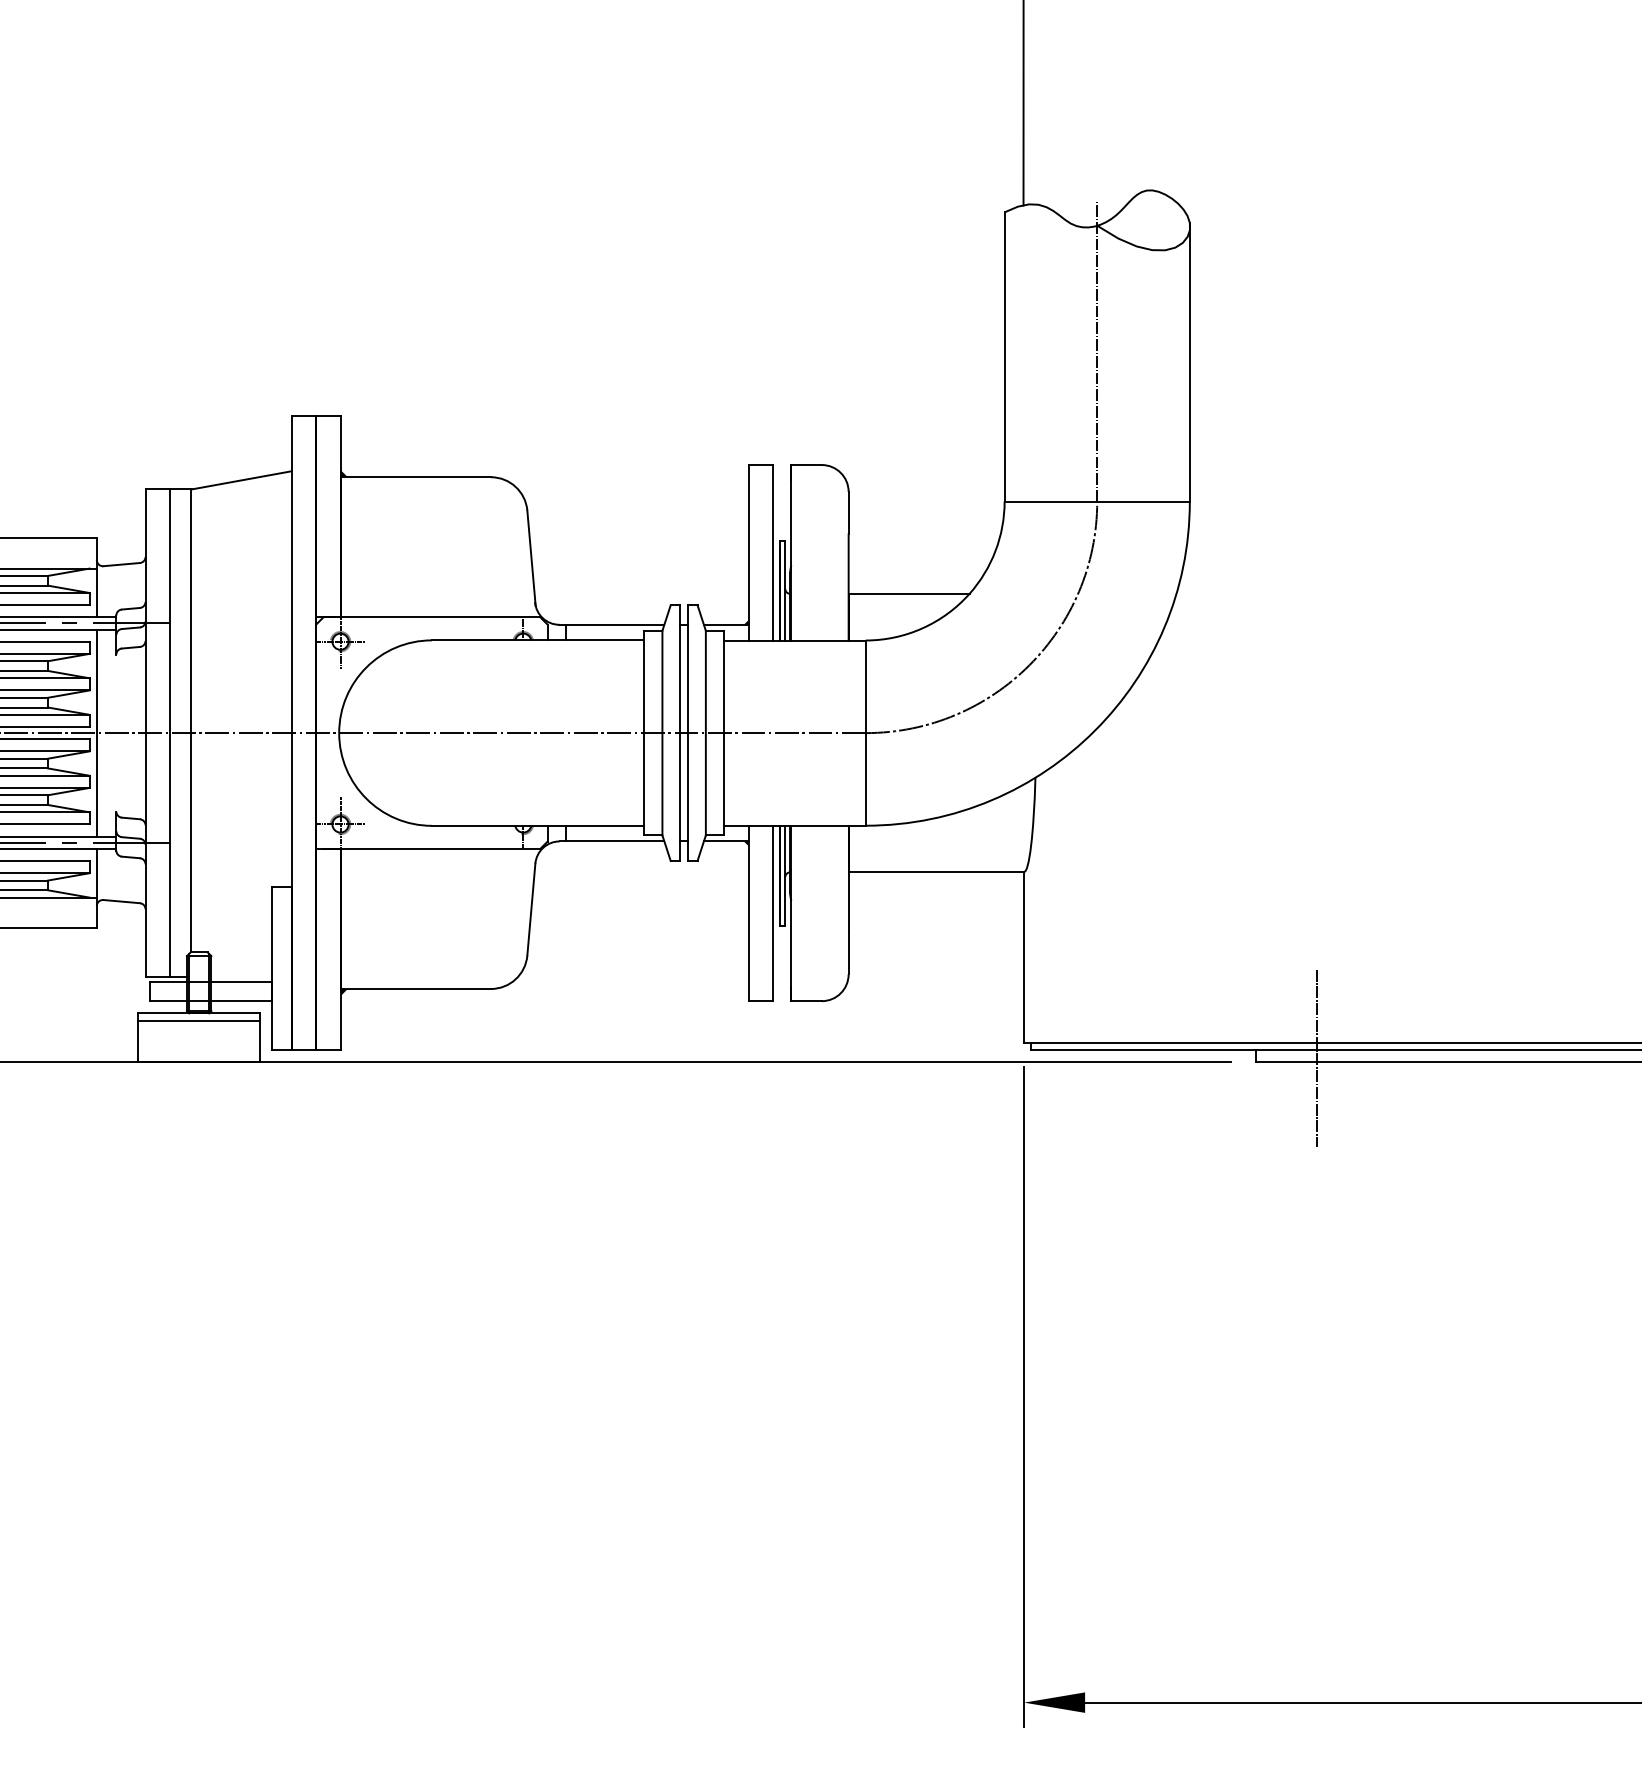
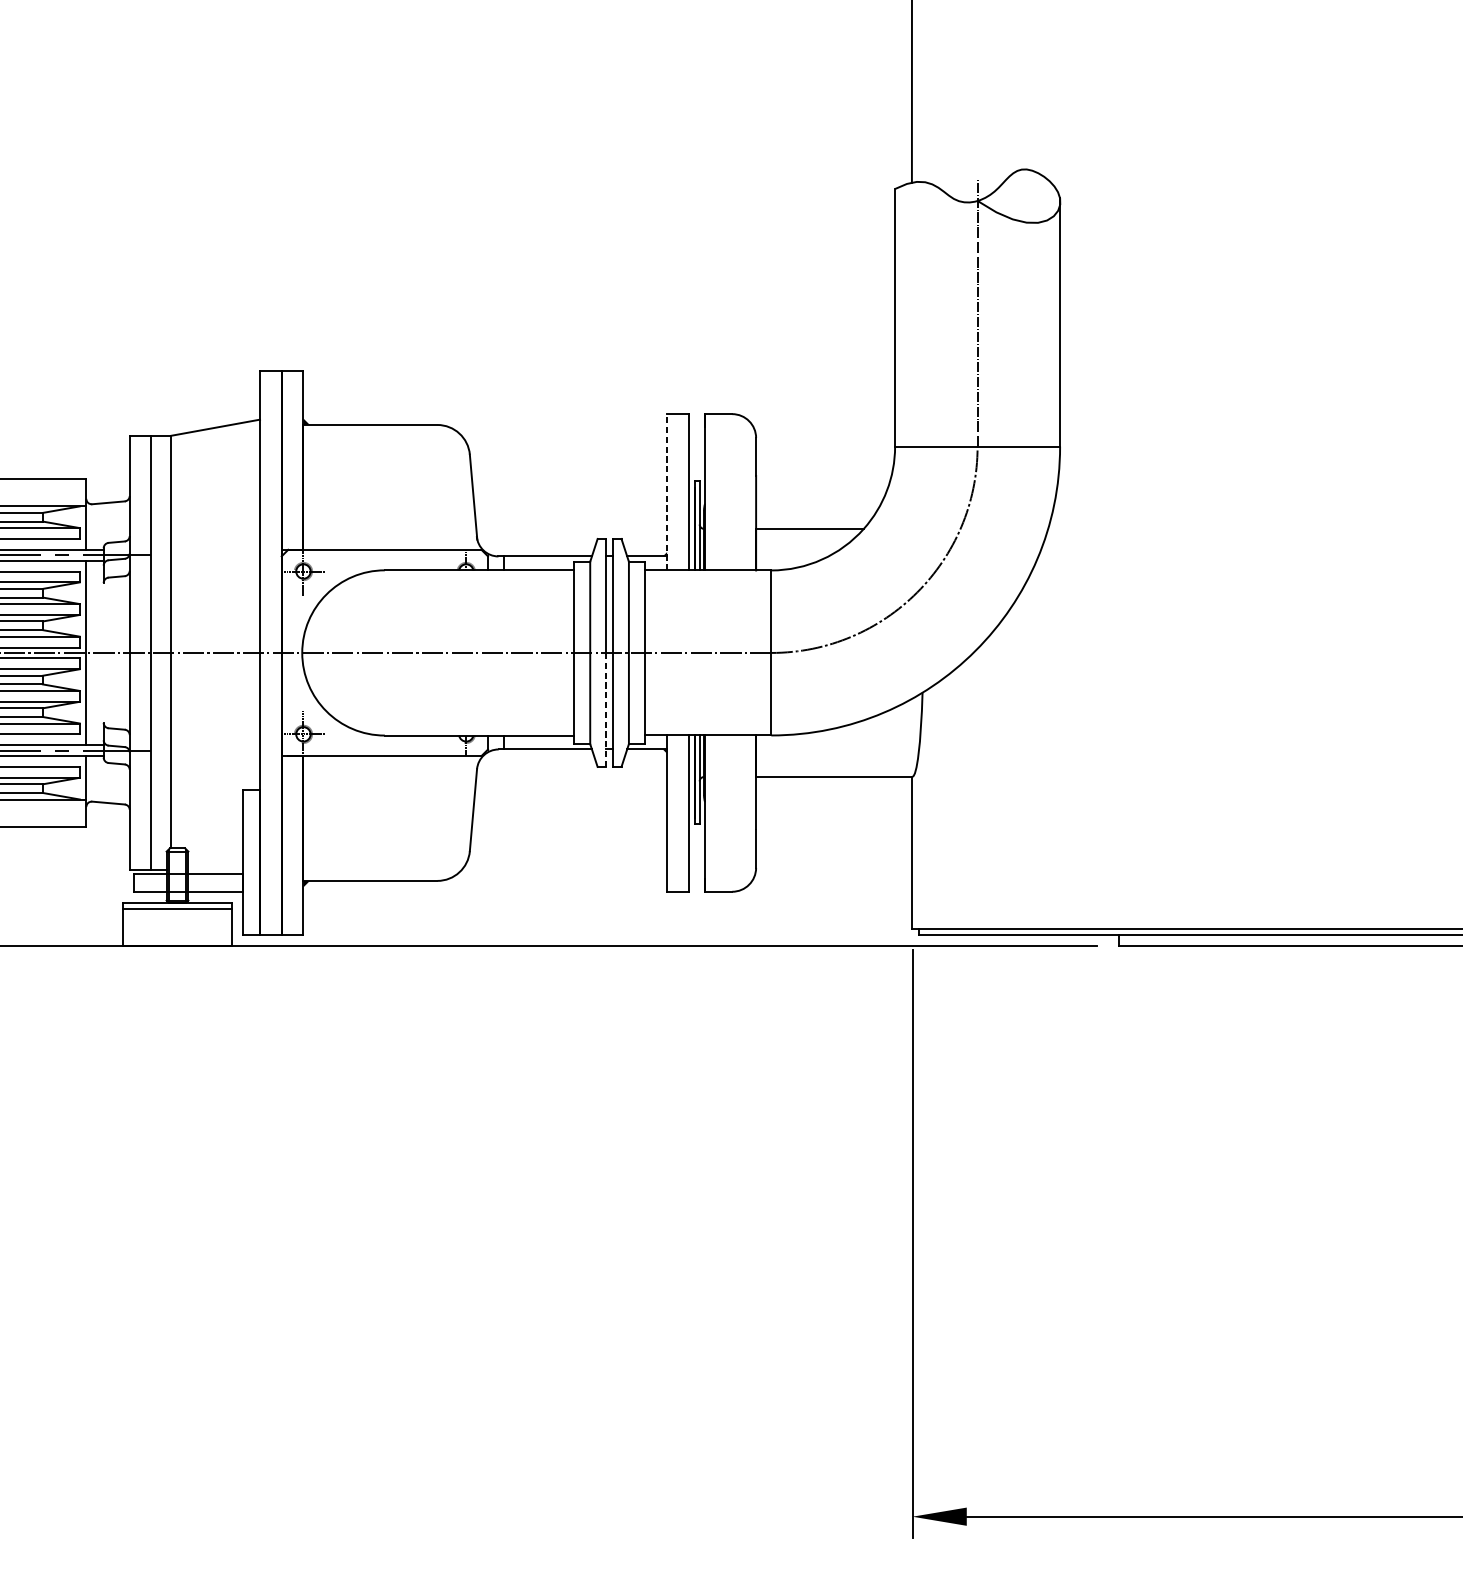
line: (748, 552) -> (666, 492), solid -> dashed
line: (680, 797) -> (606, 710), solid -> dashed
line: (1316, 1057) -> (1172, 941), removed

